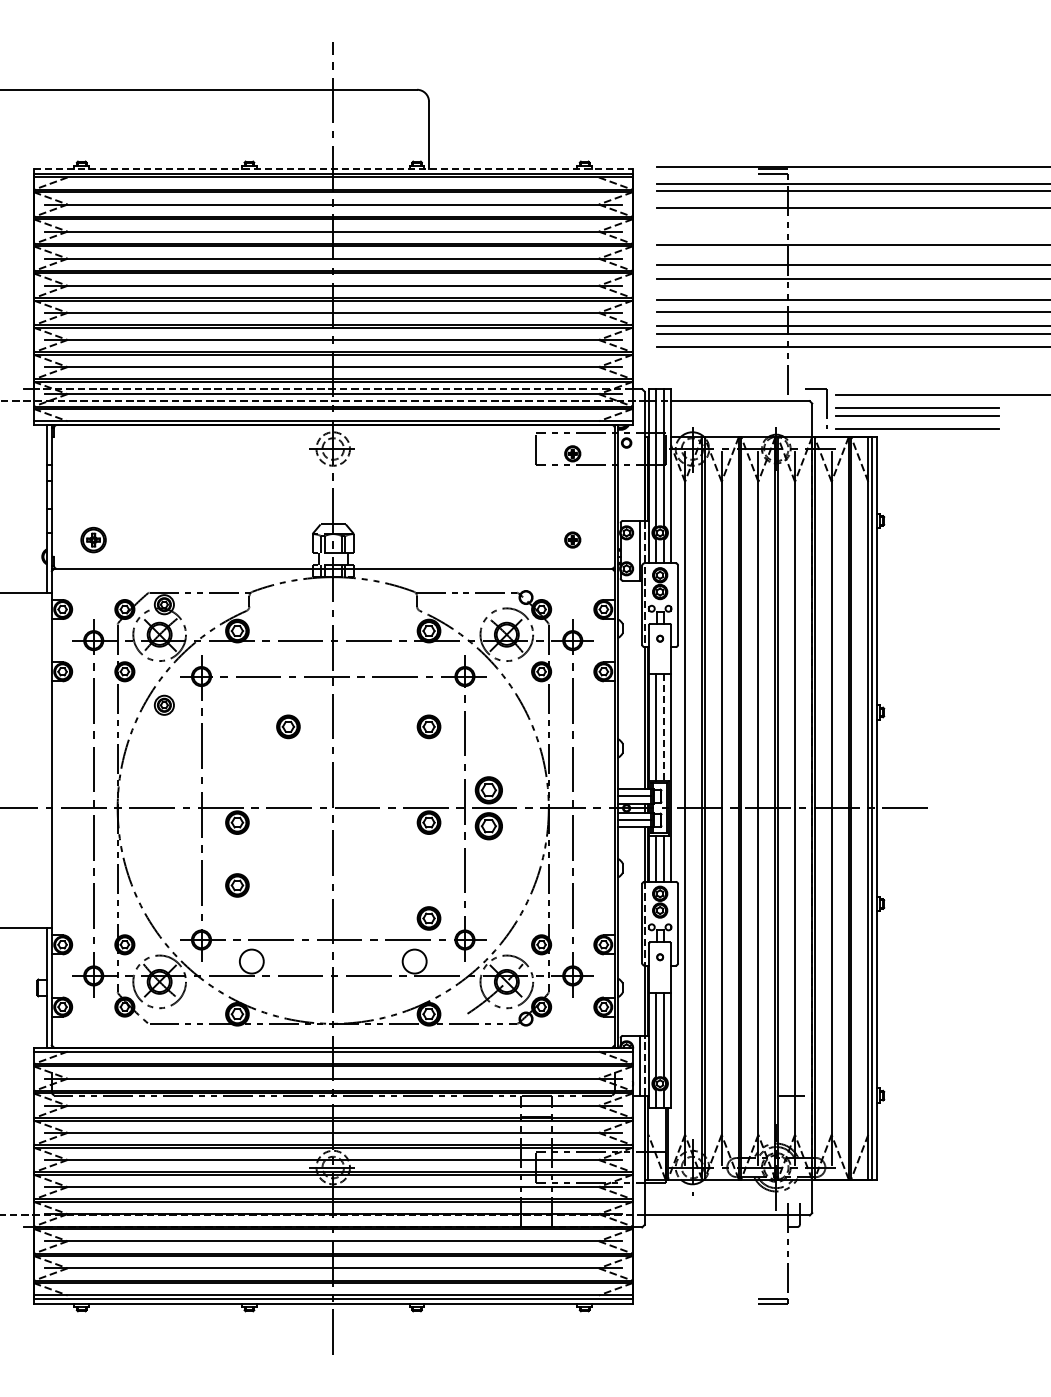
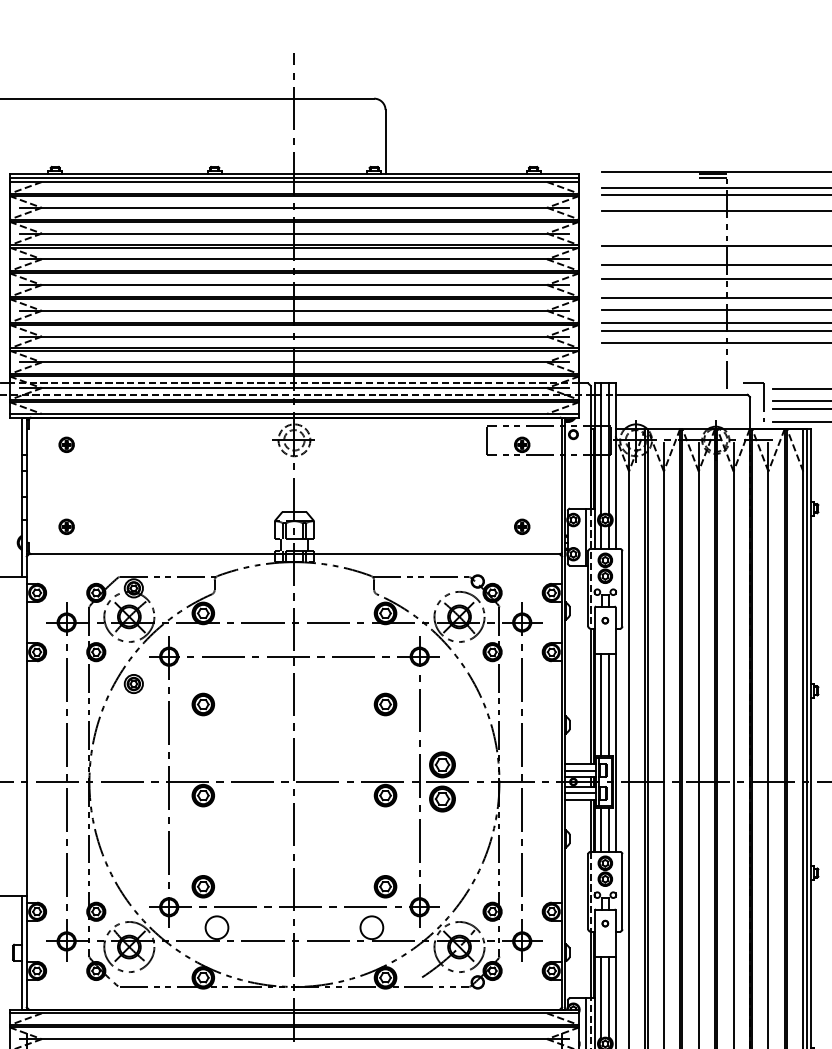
line: (333, 168) -> (294, 173), dashed -> solid
part: (93, 453) -> (66, 444), added
part: (93, 539) -> (66, 526), size x0.62
part: (288, 726) -> (203, 704), moved
line: (664, 727) -> (609, 705), dashed -> solid
part: (237, 885) -> (203, 886), moved

